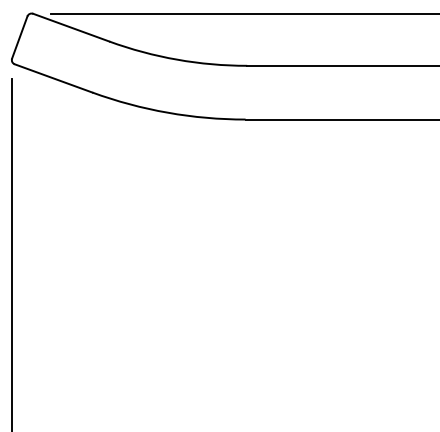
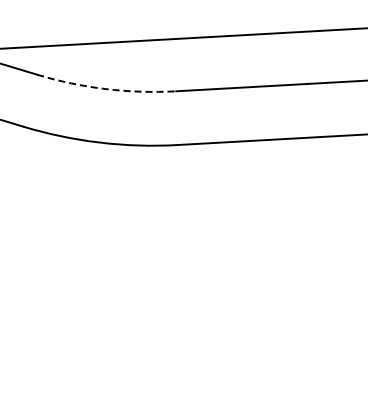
arc: (177, 59) -> (106, 88), solid -> dashed

